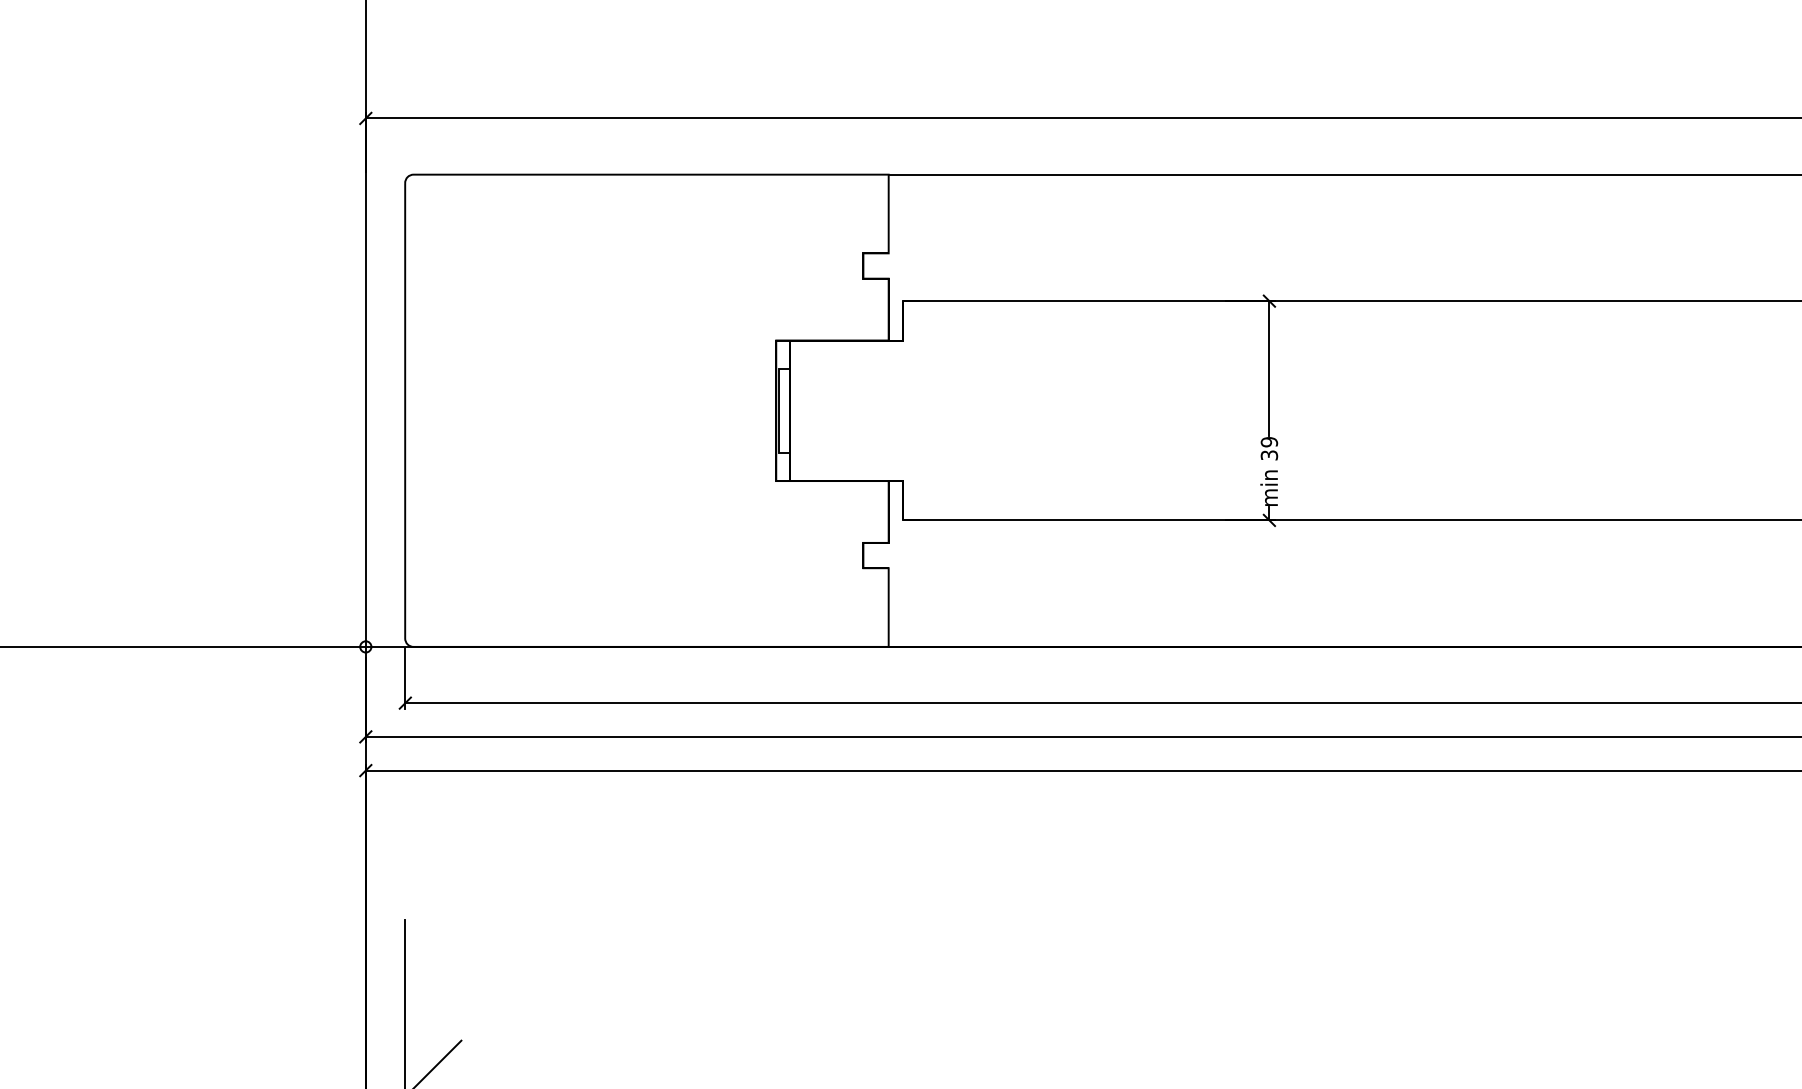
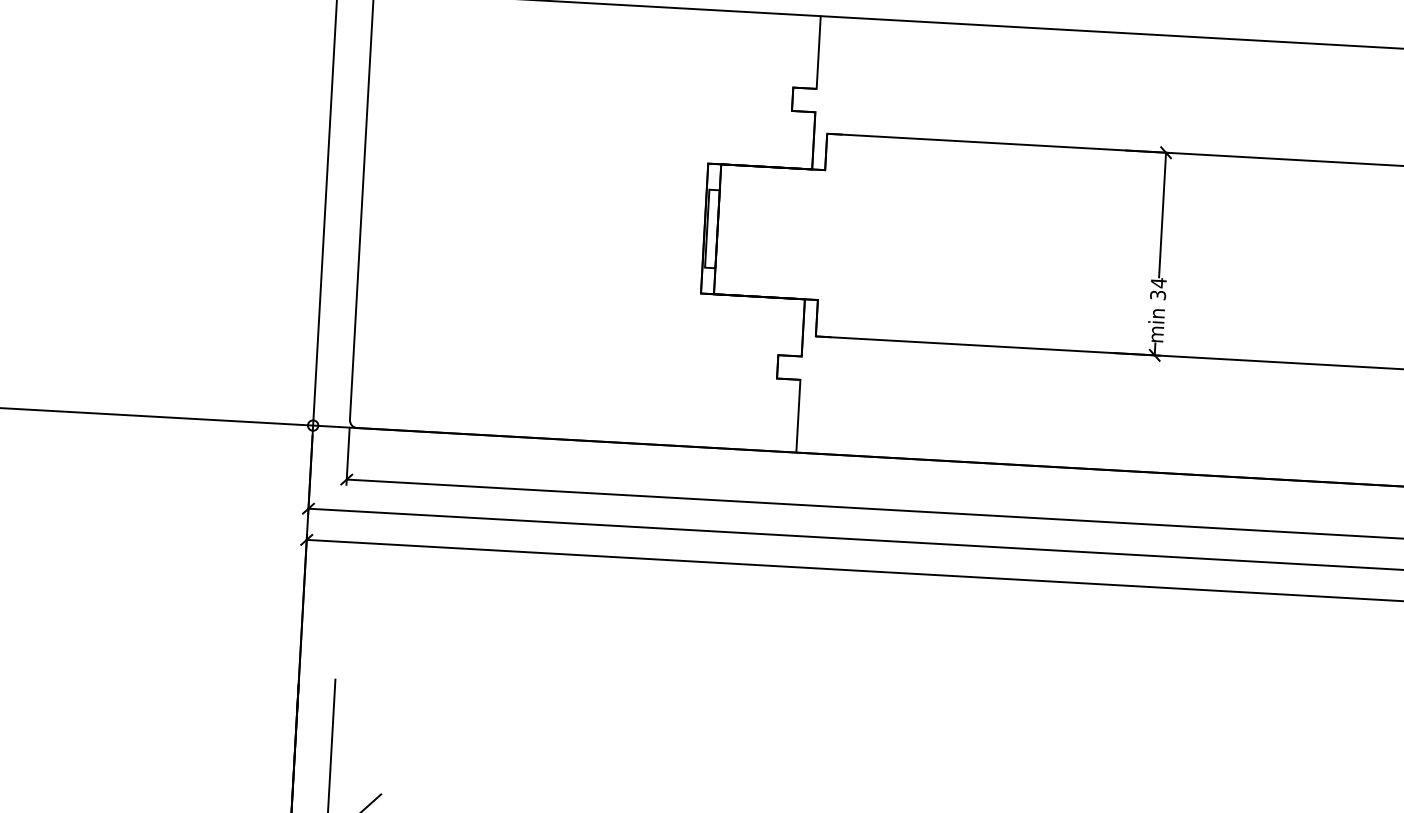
text: (1269, 441) -> (1158, 282), 39 -> 34

